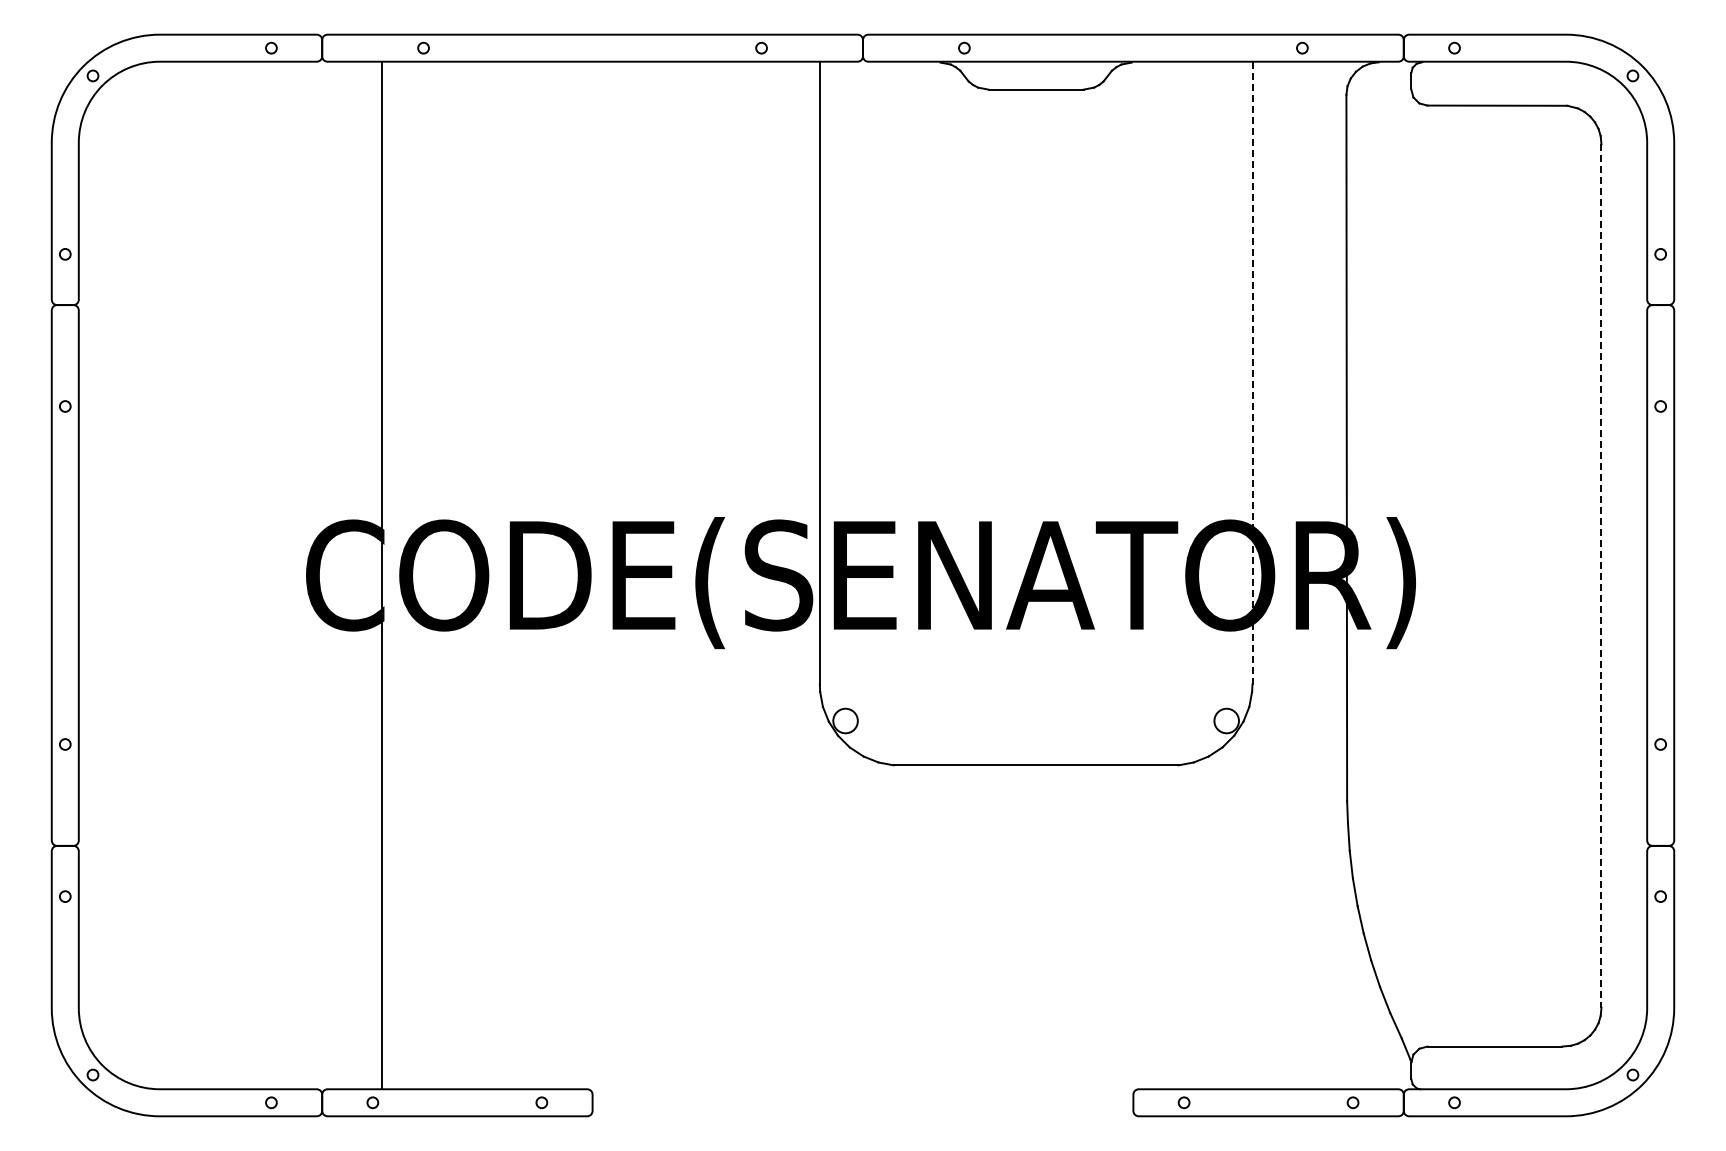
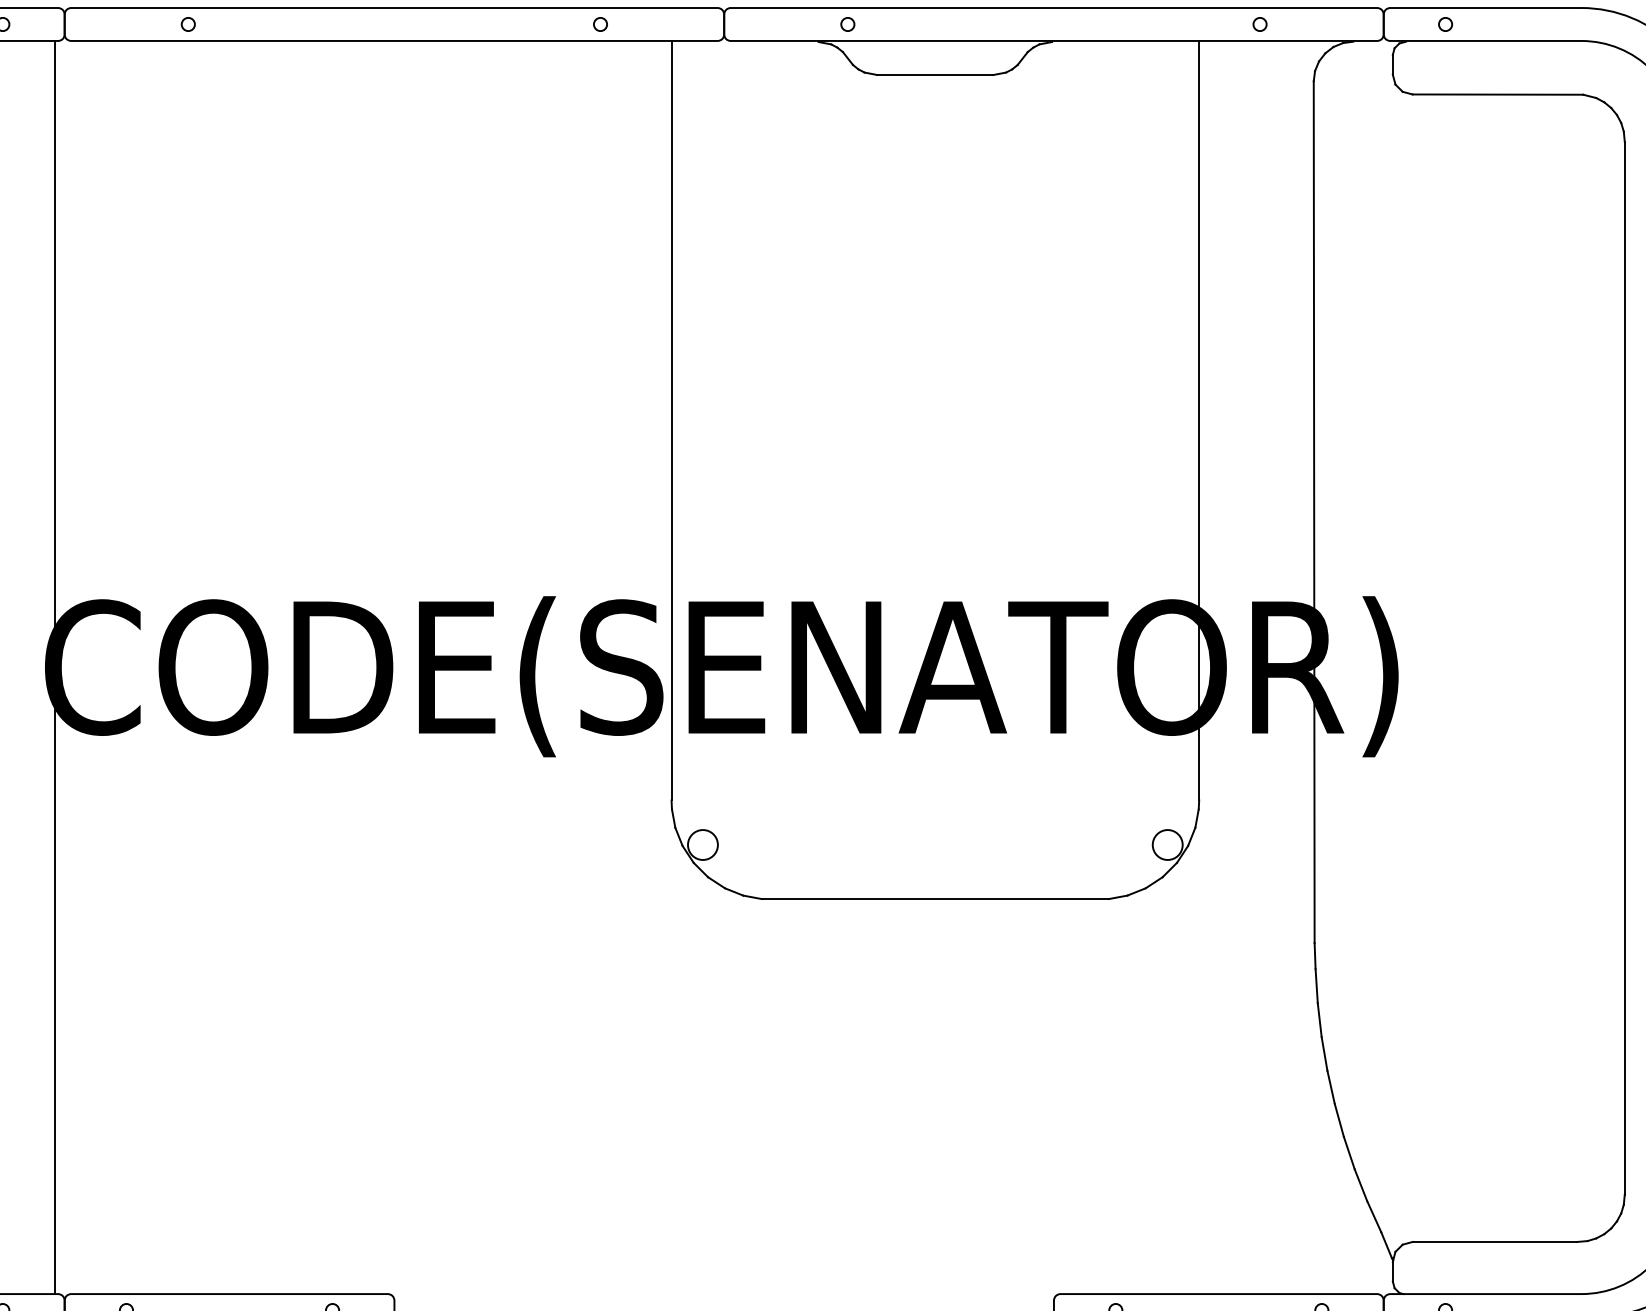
line: (1252, 372) -> (1199, 419), dashed -> solid
line: (382, 575) -> (55, 667), moved
line: (1601, 576) -> (1624, 668), dashed -> solid

